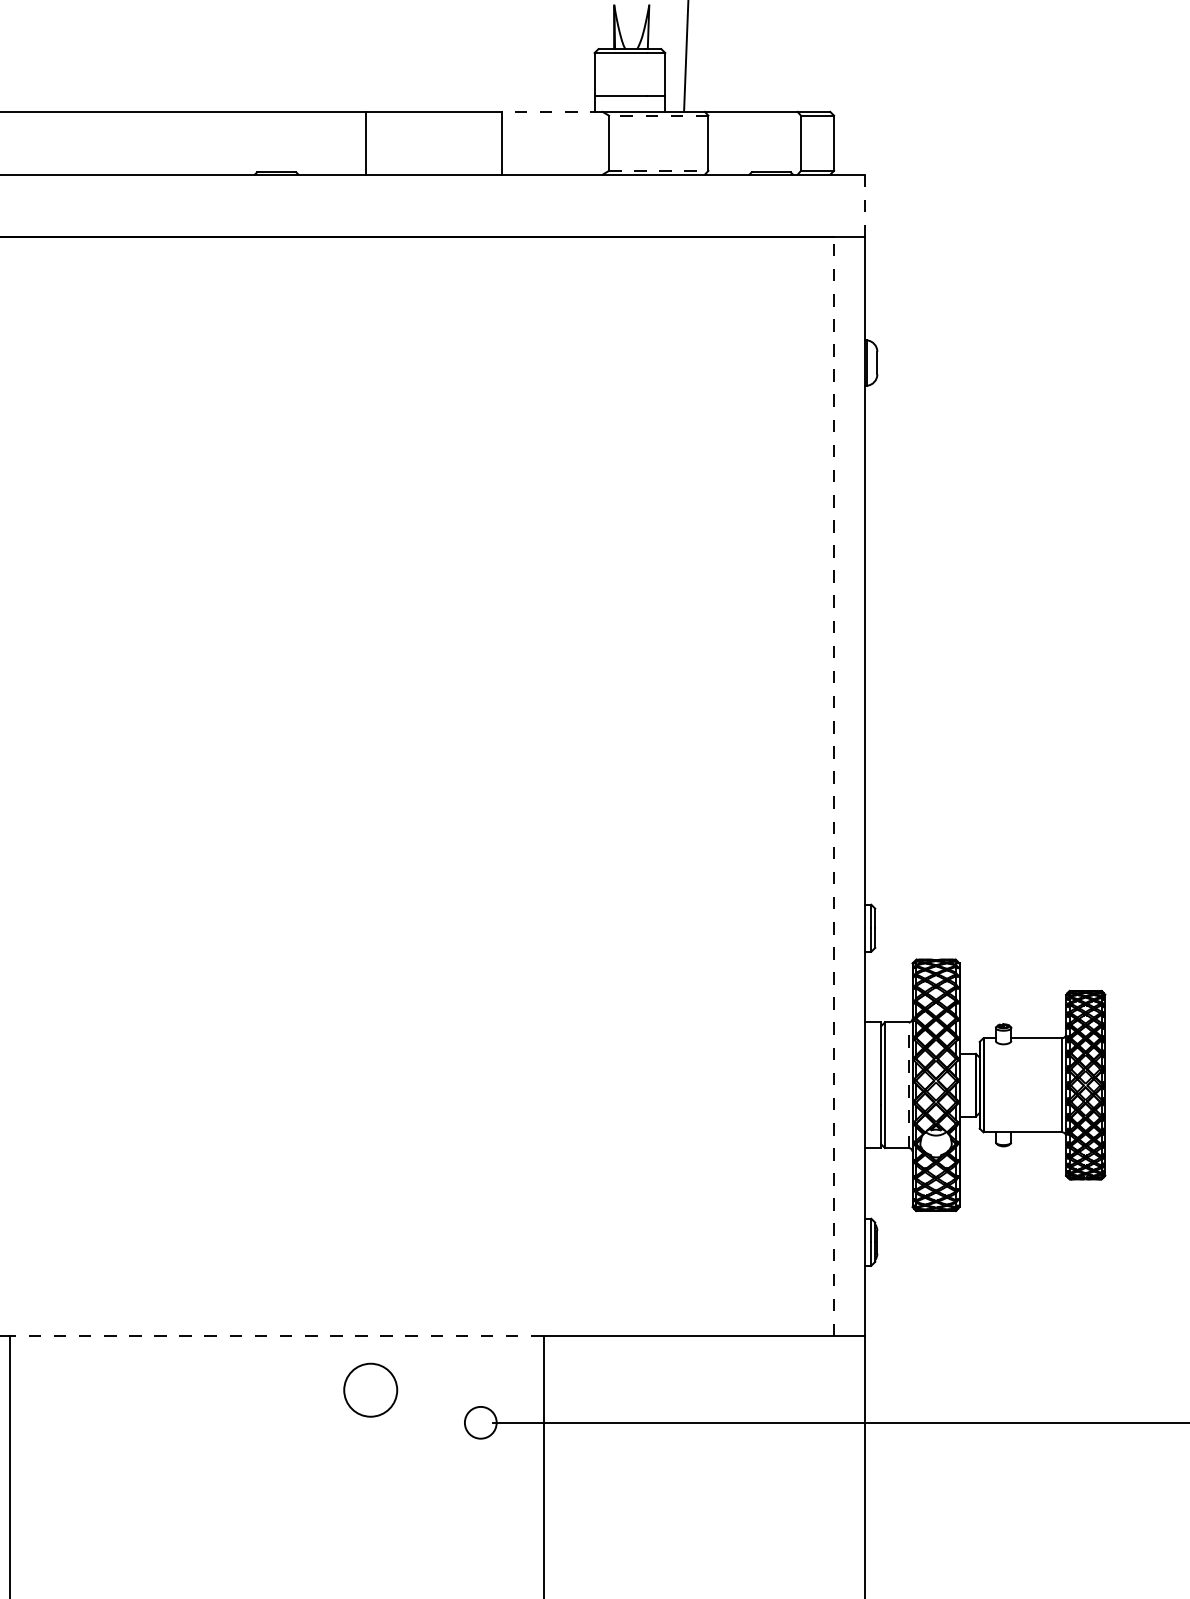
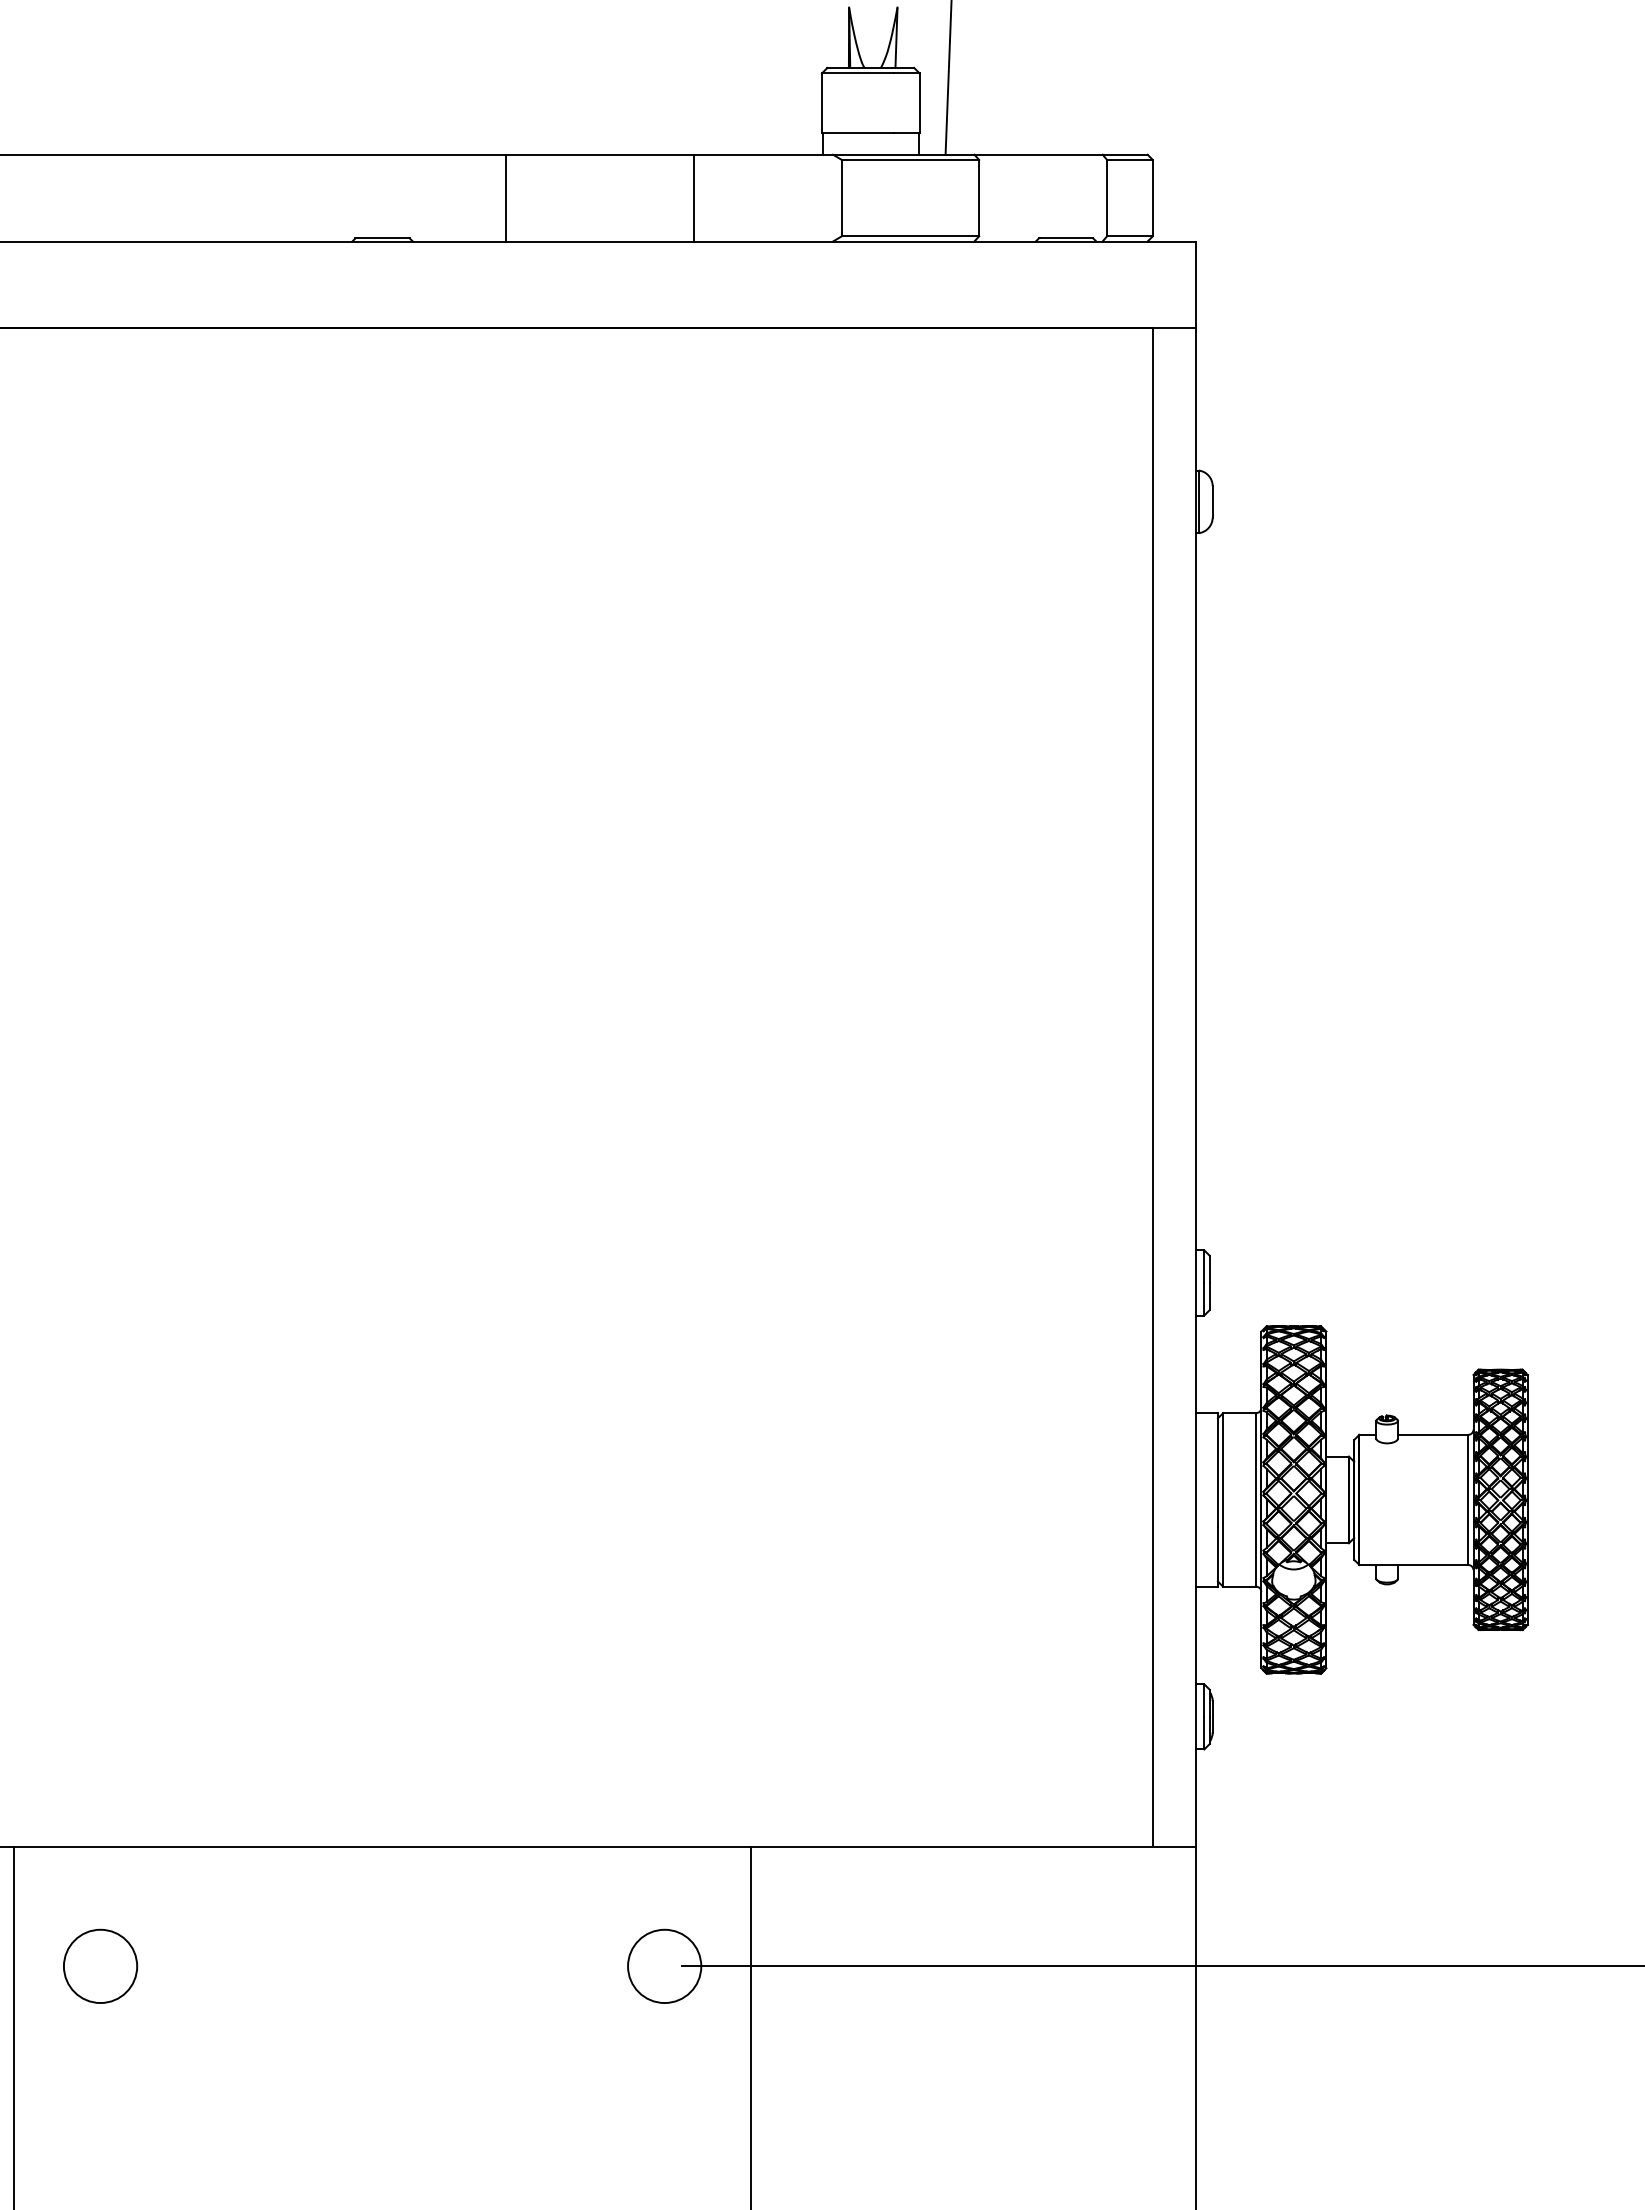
line: (552, 111) -> (763, 154), dashed -> solid
line: (658, 115) -> (910, 159), dashed -> solid
line: (658, 171) -> (910, 236), dashed -> solid
line: (865, 205) -> (1196, 284), dashed -> solid
line: (833, 786) -> (1152, 1087), dashed -> solid
line: (909, 1084) -> (1256, 1499), dashed -> solid
line: (276, 1336) -> (382, 1847), dashed -> solid
circle: (370, 1389) -> (100, 1965), moved
circle: (480, 1422) -> (664, 1966), size x1.67

